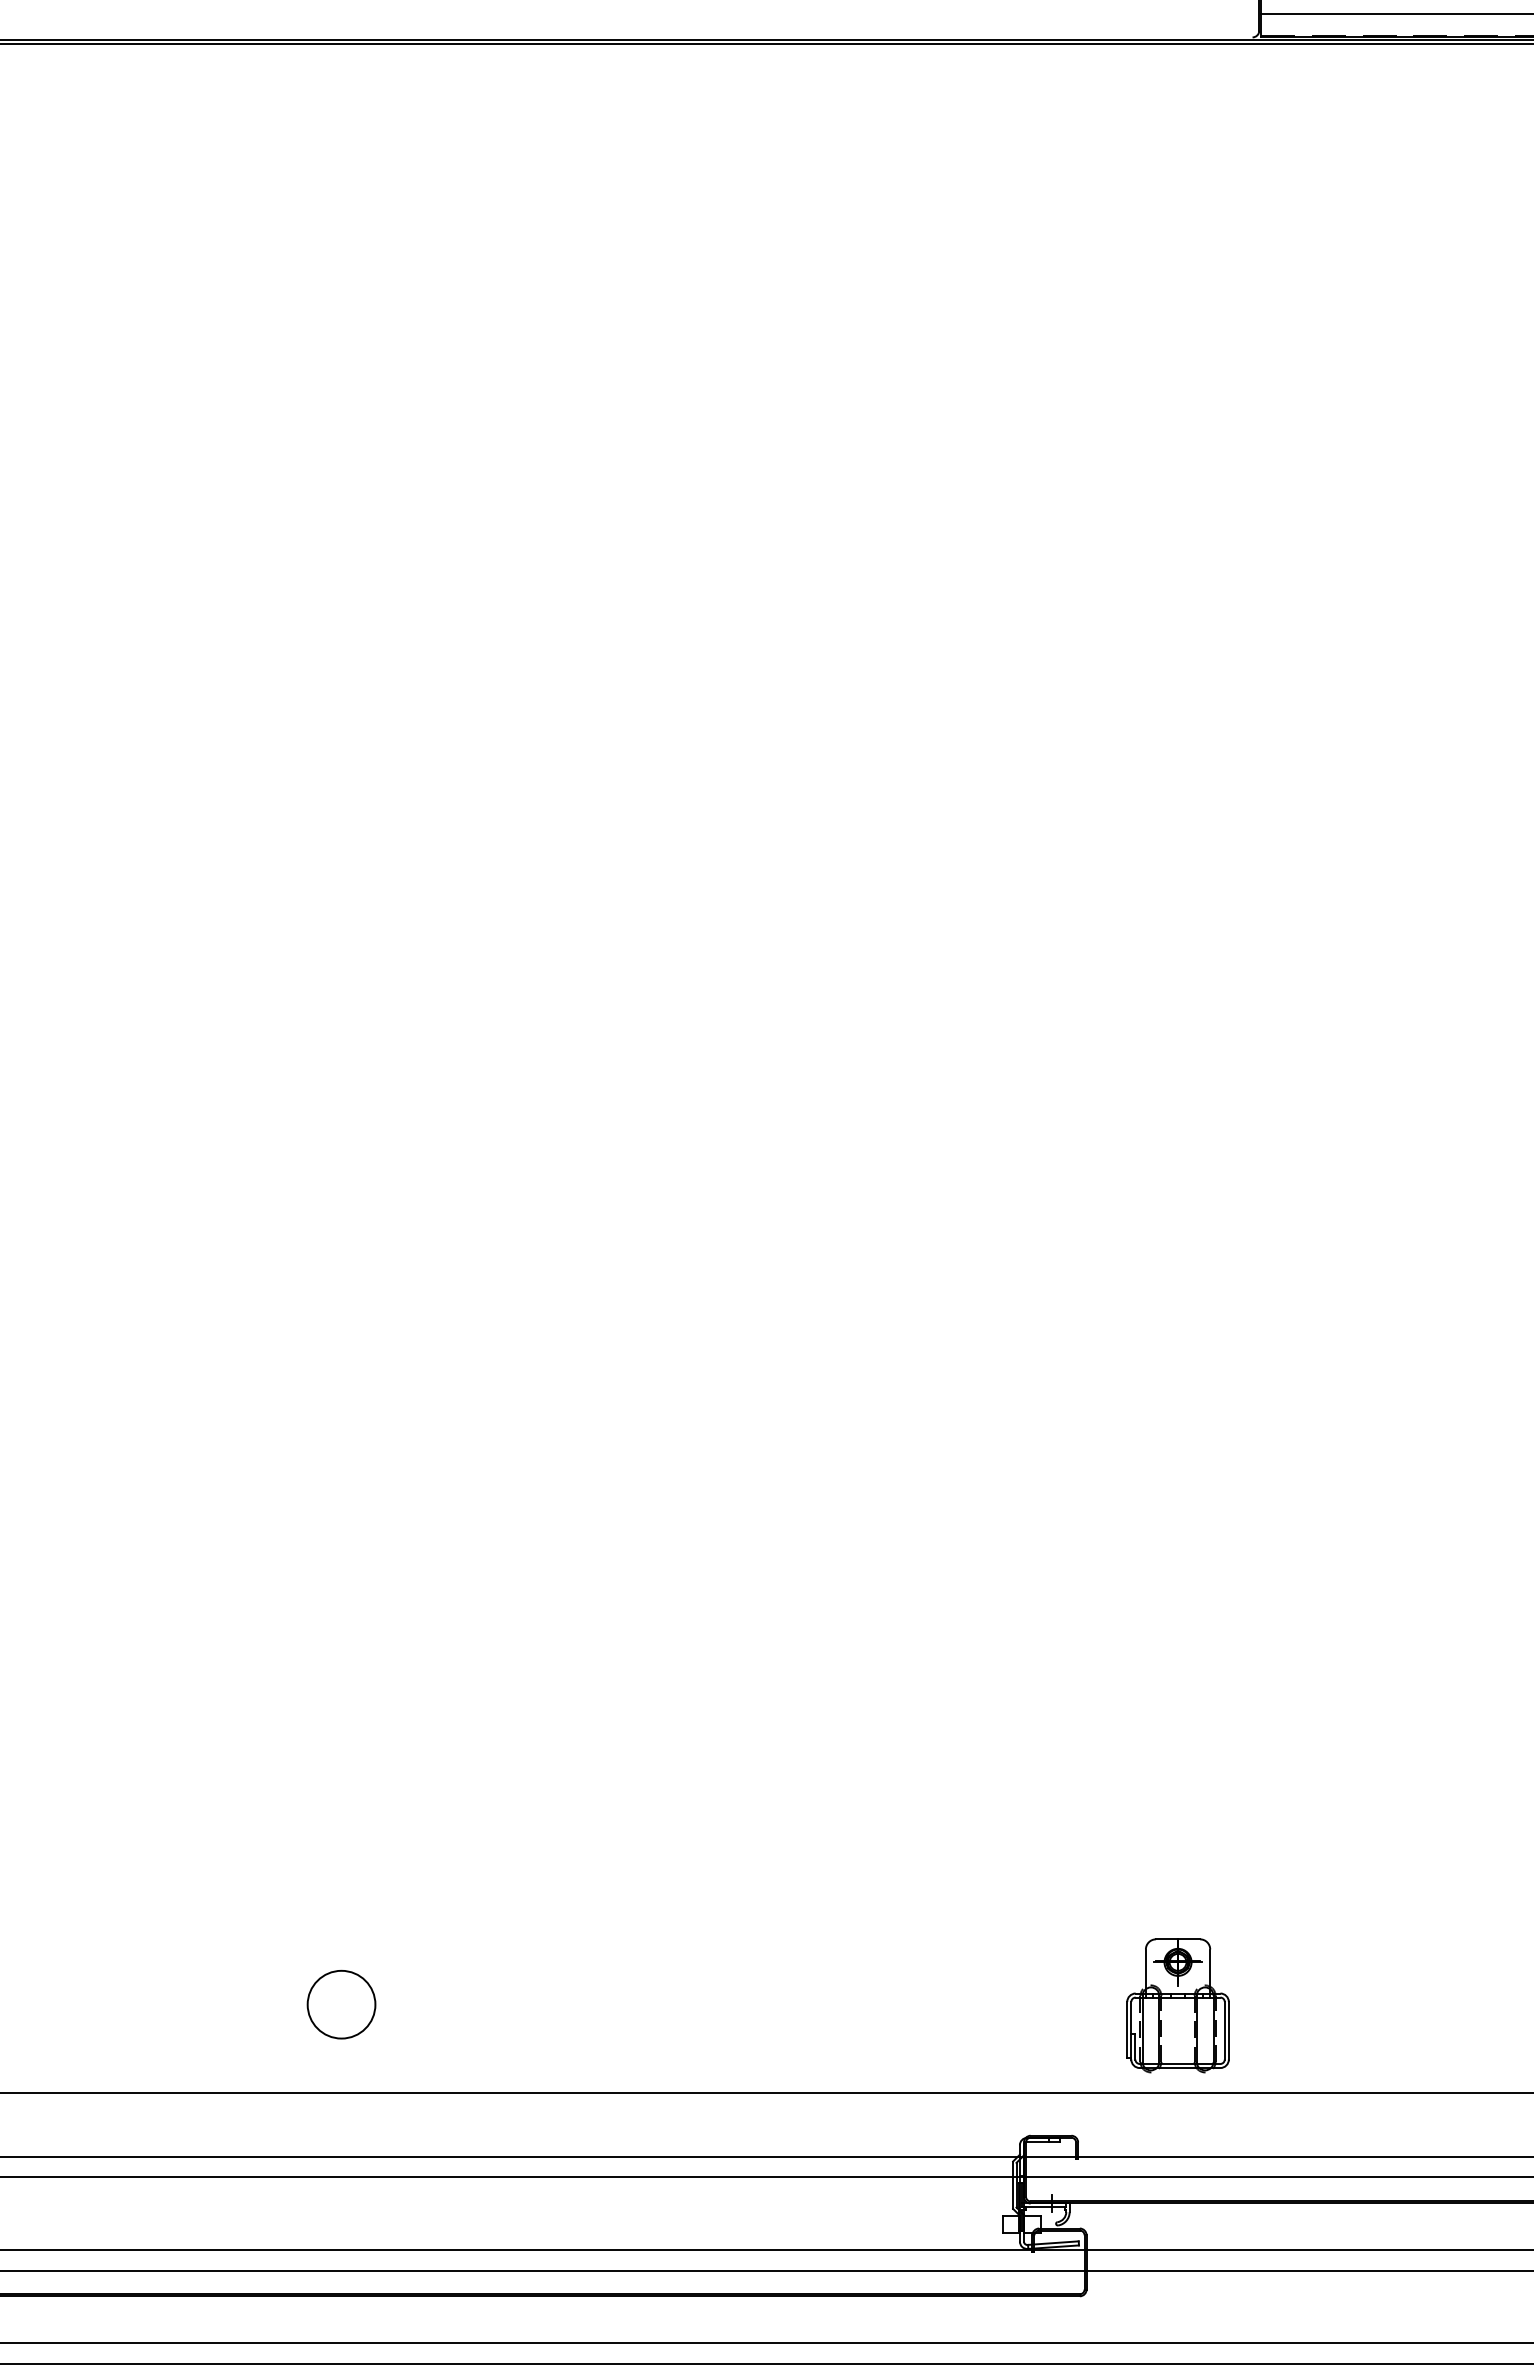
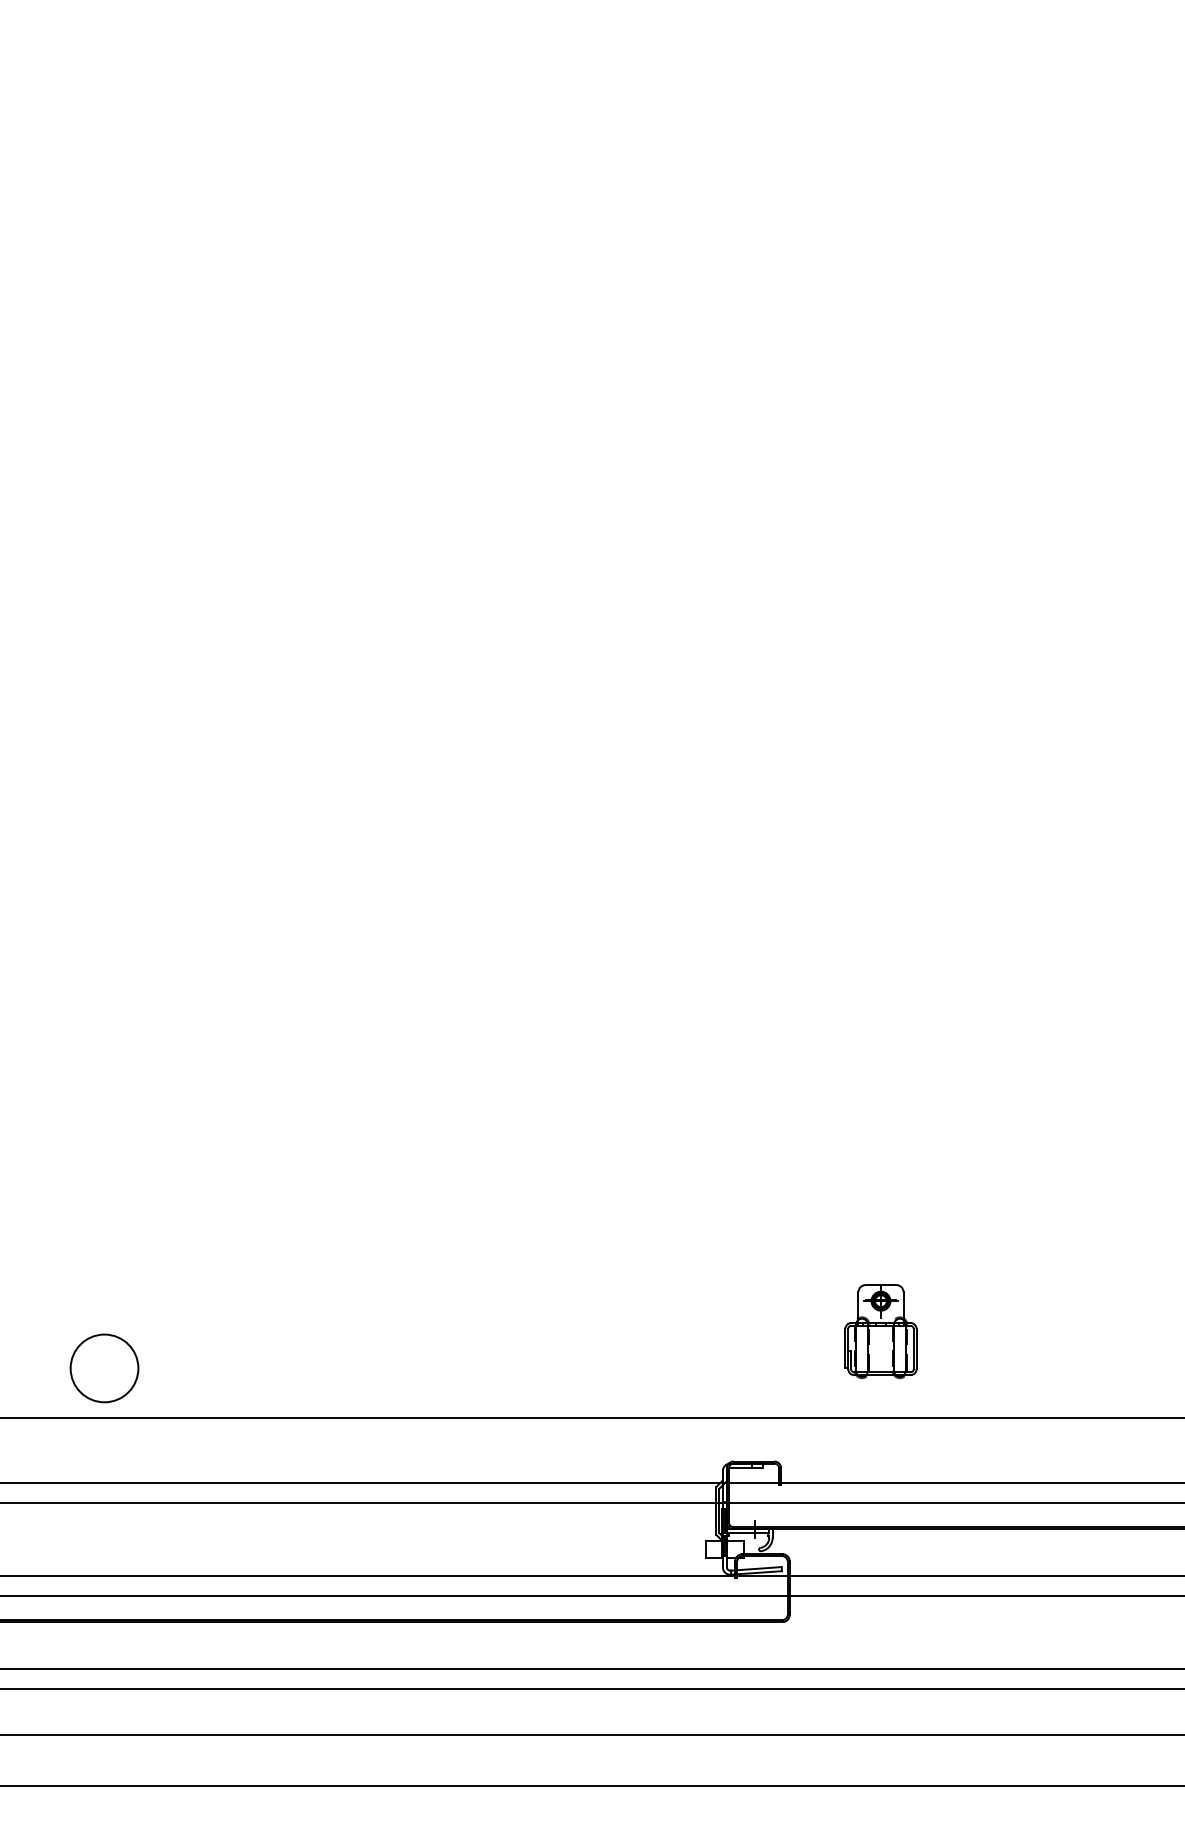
circle: (341, 2004) -> (104, 1368), moved
part: (1177, 2005) -> (880, 1331), size x0.7

